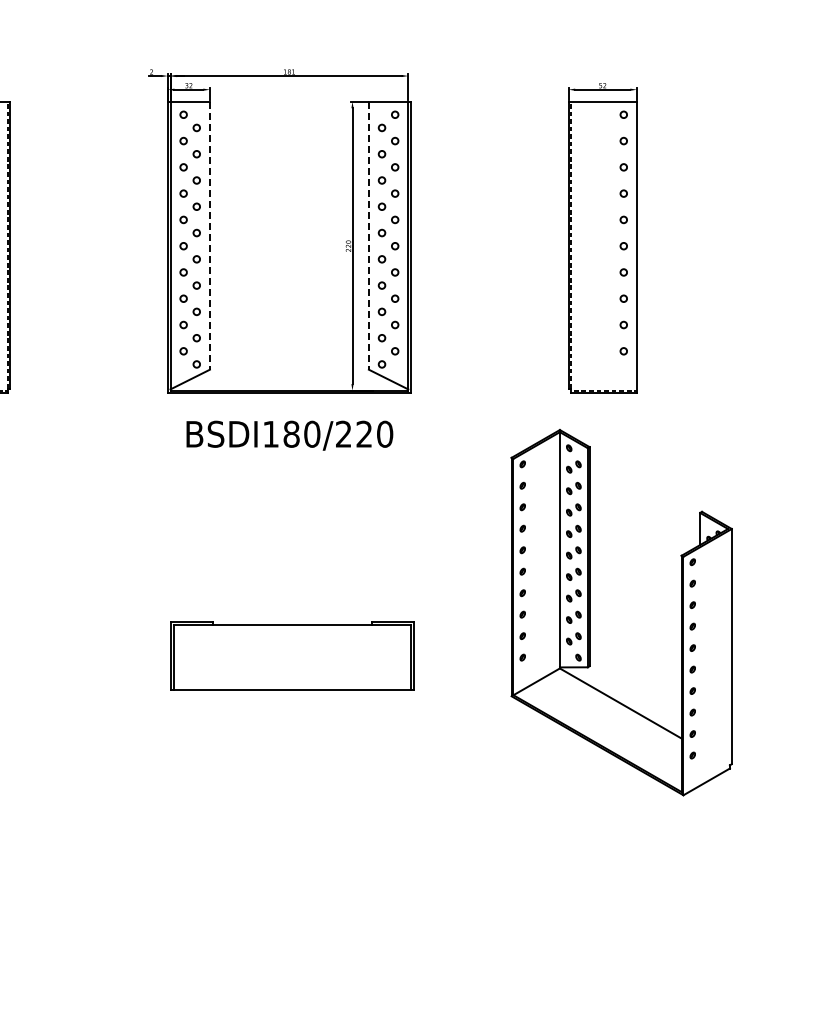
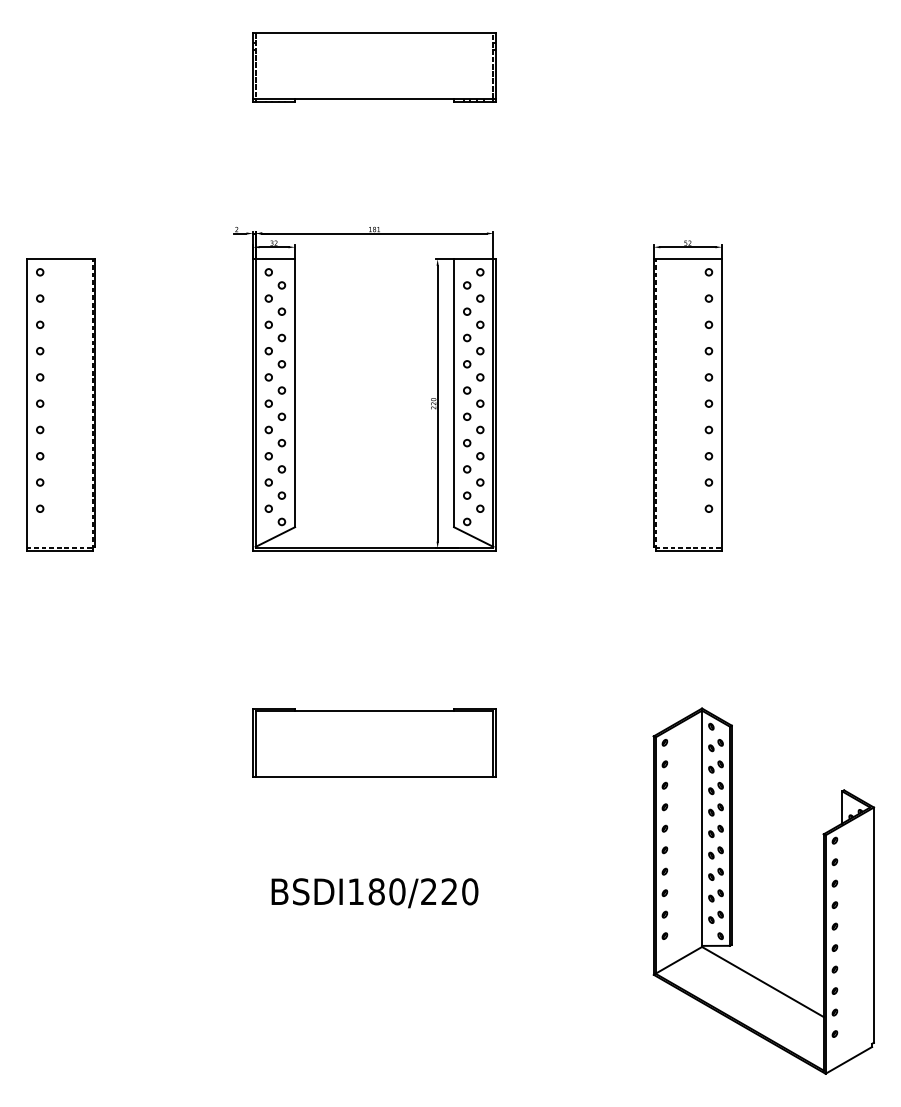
line: (210, 235) -> (295, 393), dashed -> solid
line: (369, 235) -> (454, 393), dashed -> solid
text: (289, 435) -> (374, 893), moved
part: (590, 611) -> (732, 890), moved
part: (292, 655) -> (374, 742), moved

